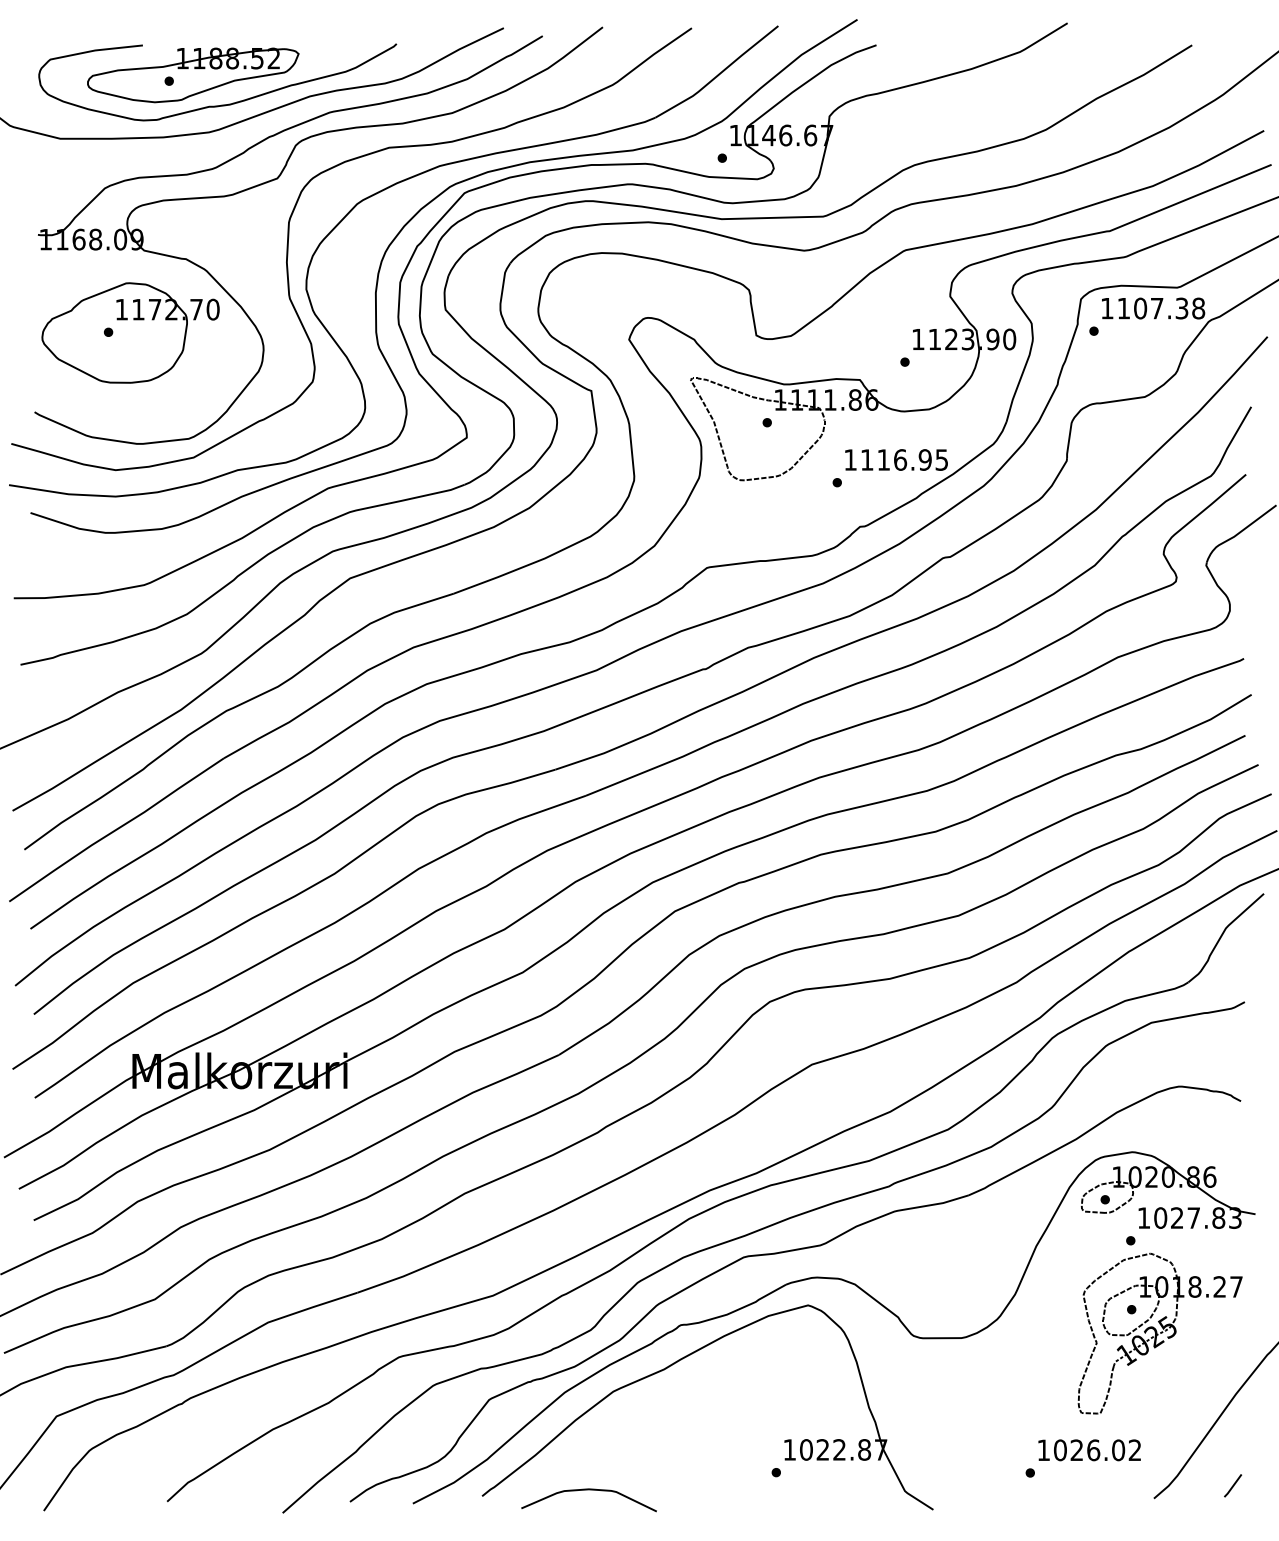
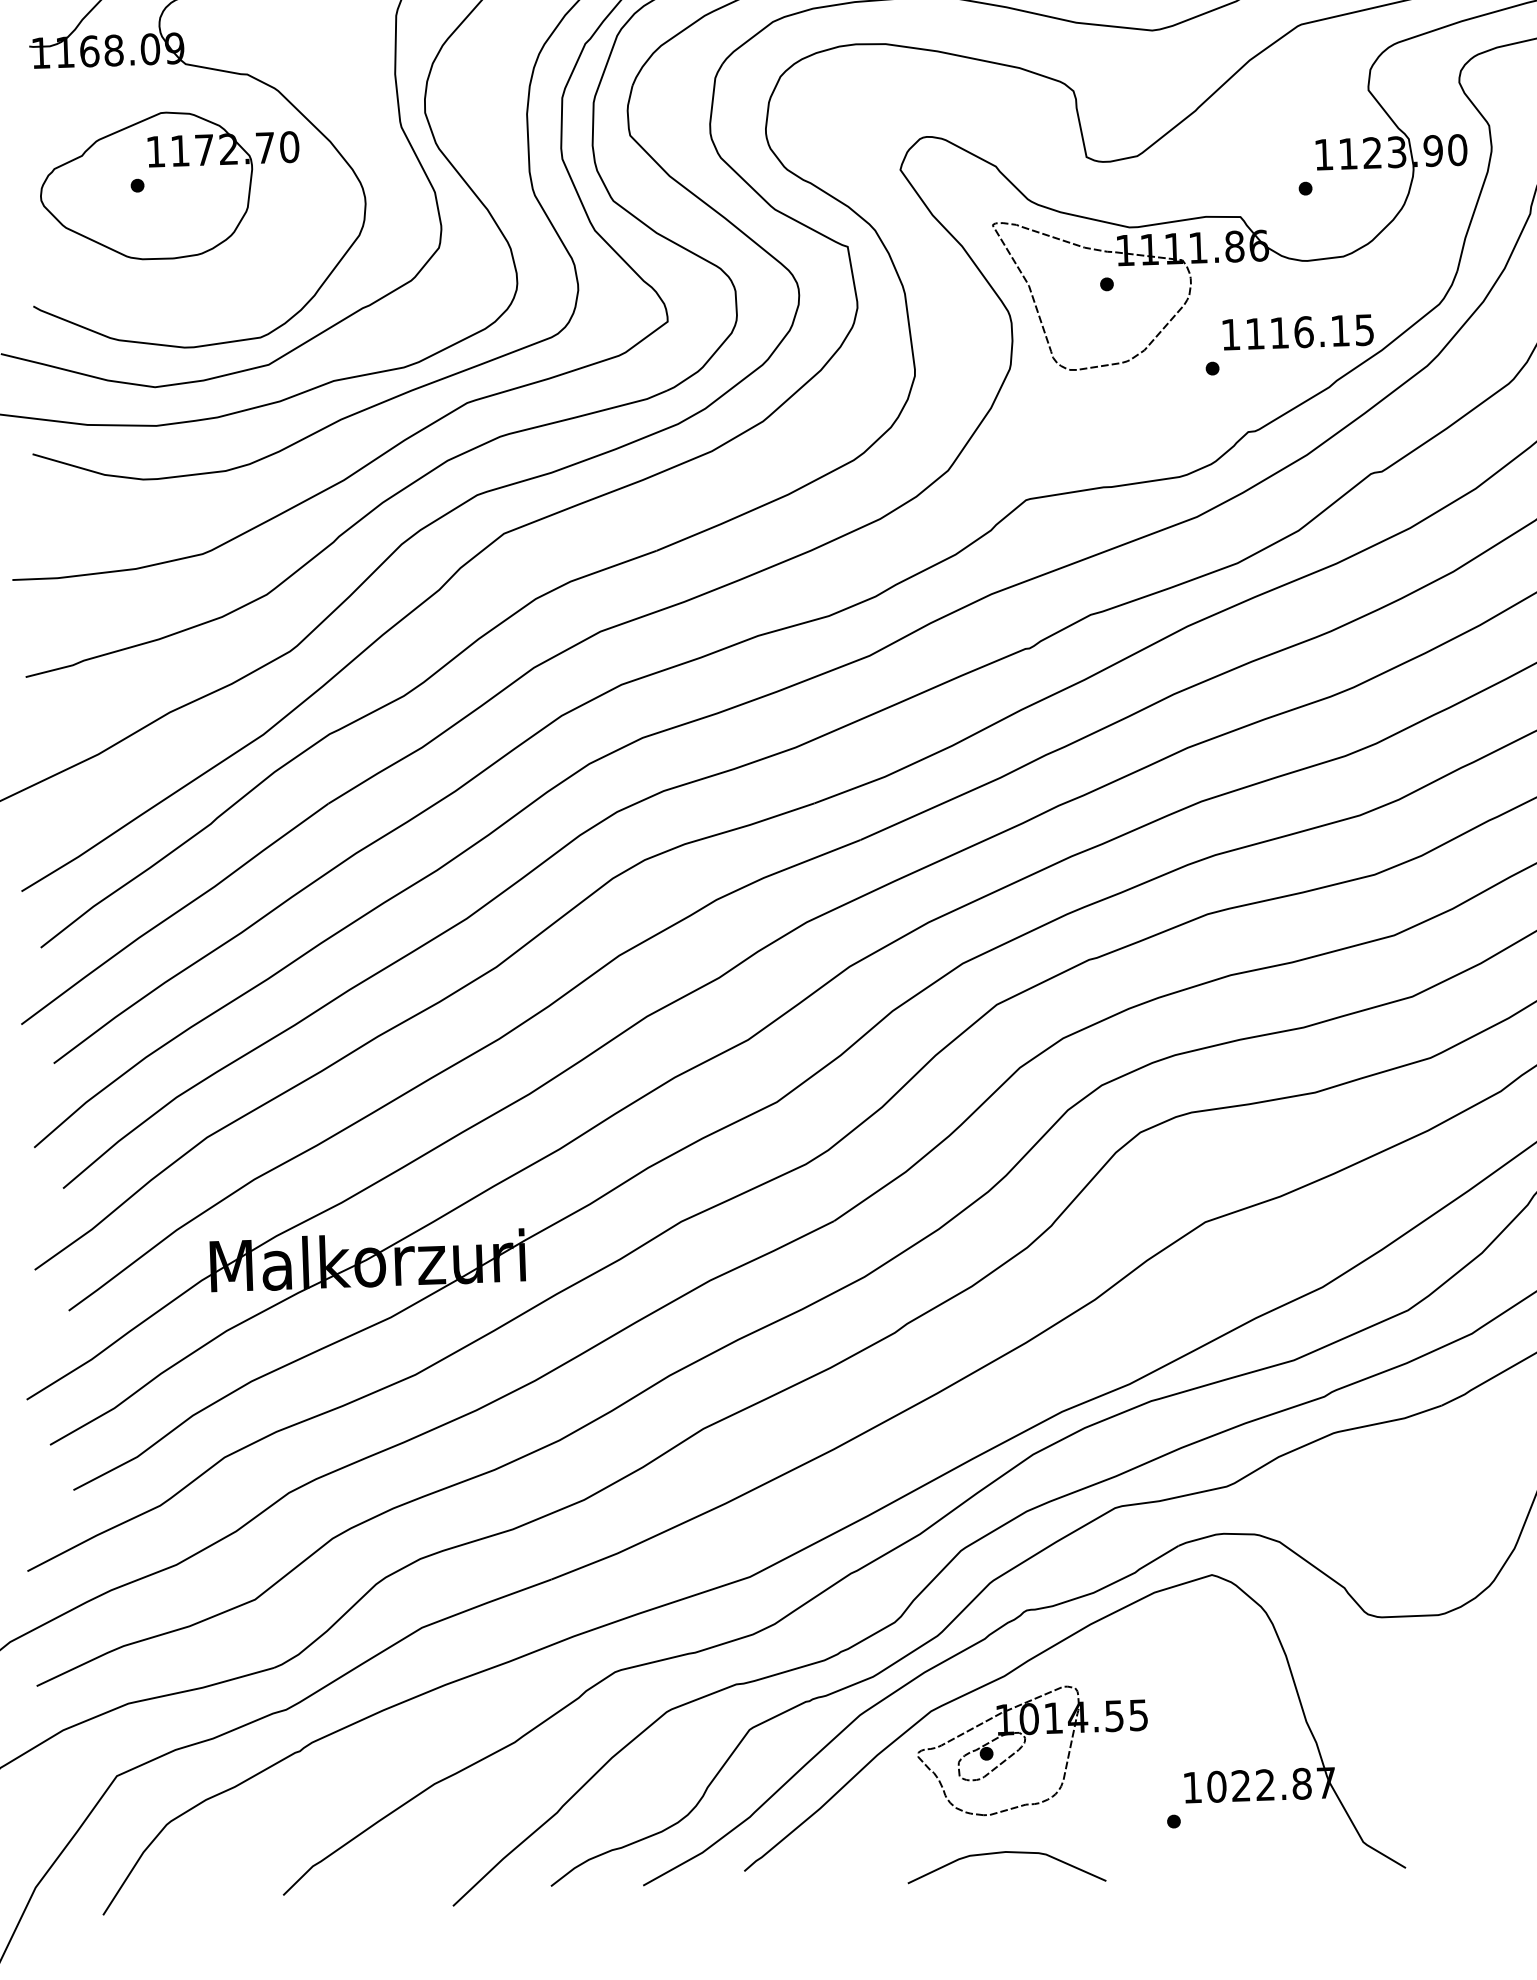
text: (924, 459) -> (1339, 330), 1116.95 -> 1116.15
part: (675, 1418) -> (1023, 1747), added
curve: (588, 1490) -> (1005, 1853), moved

